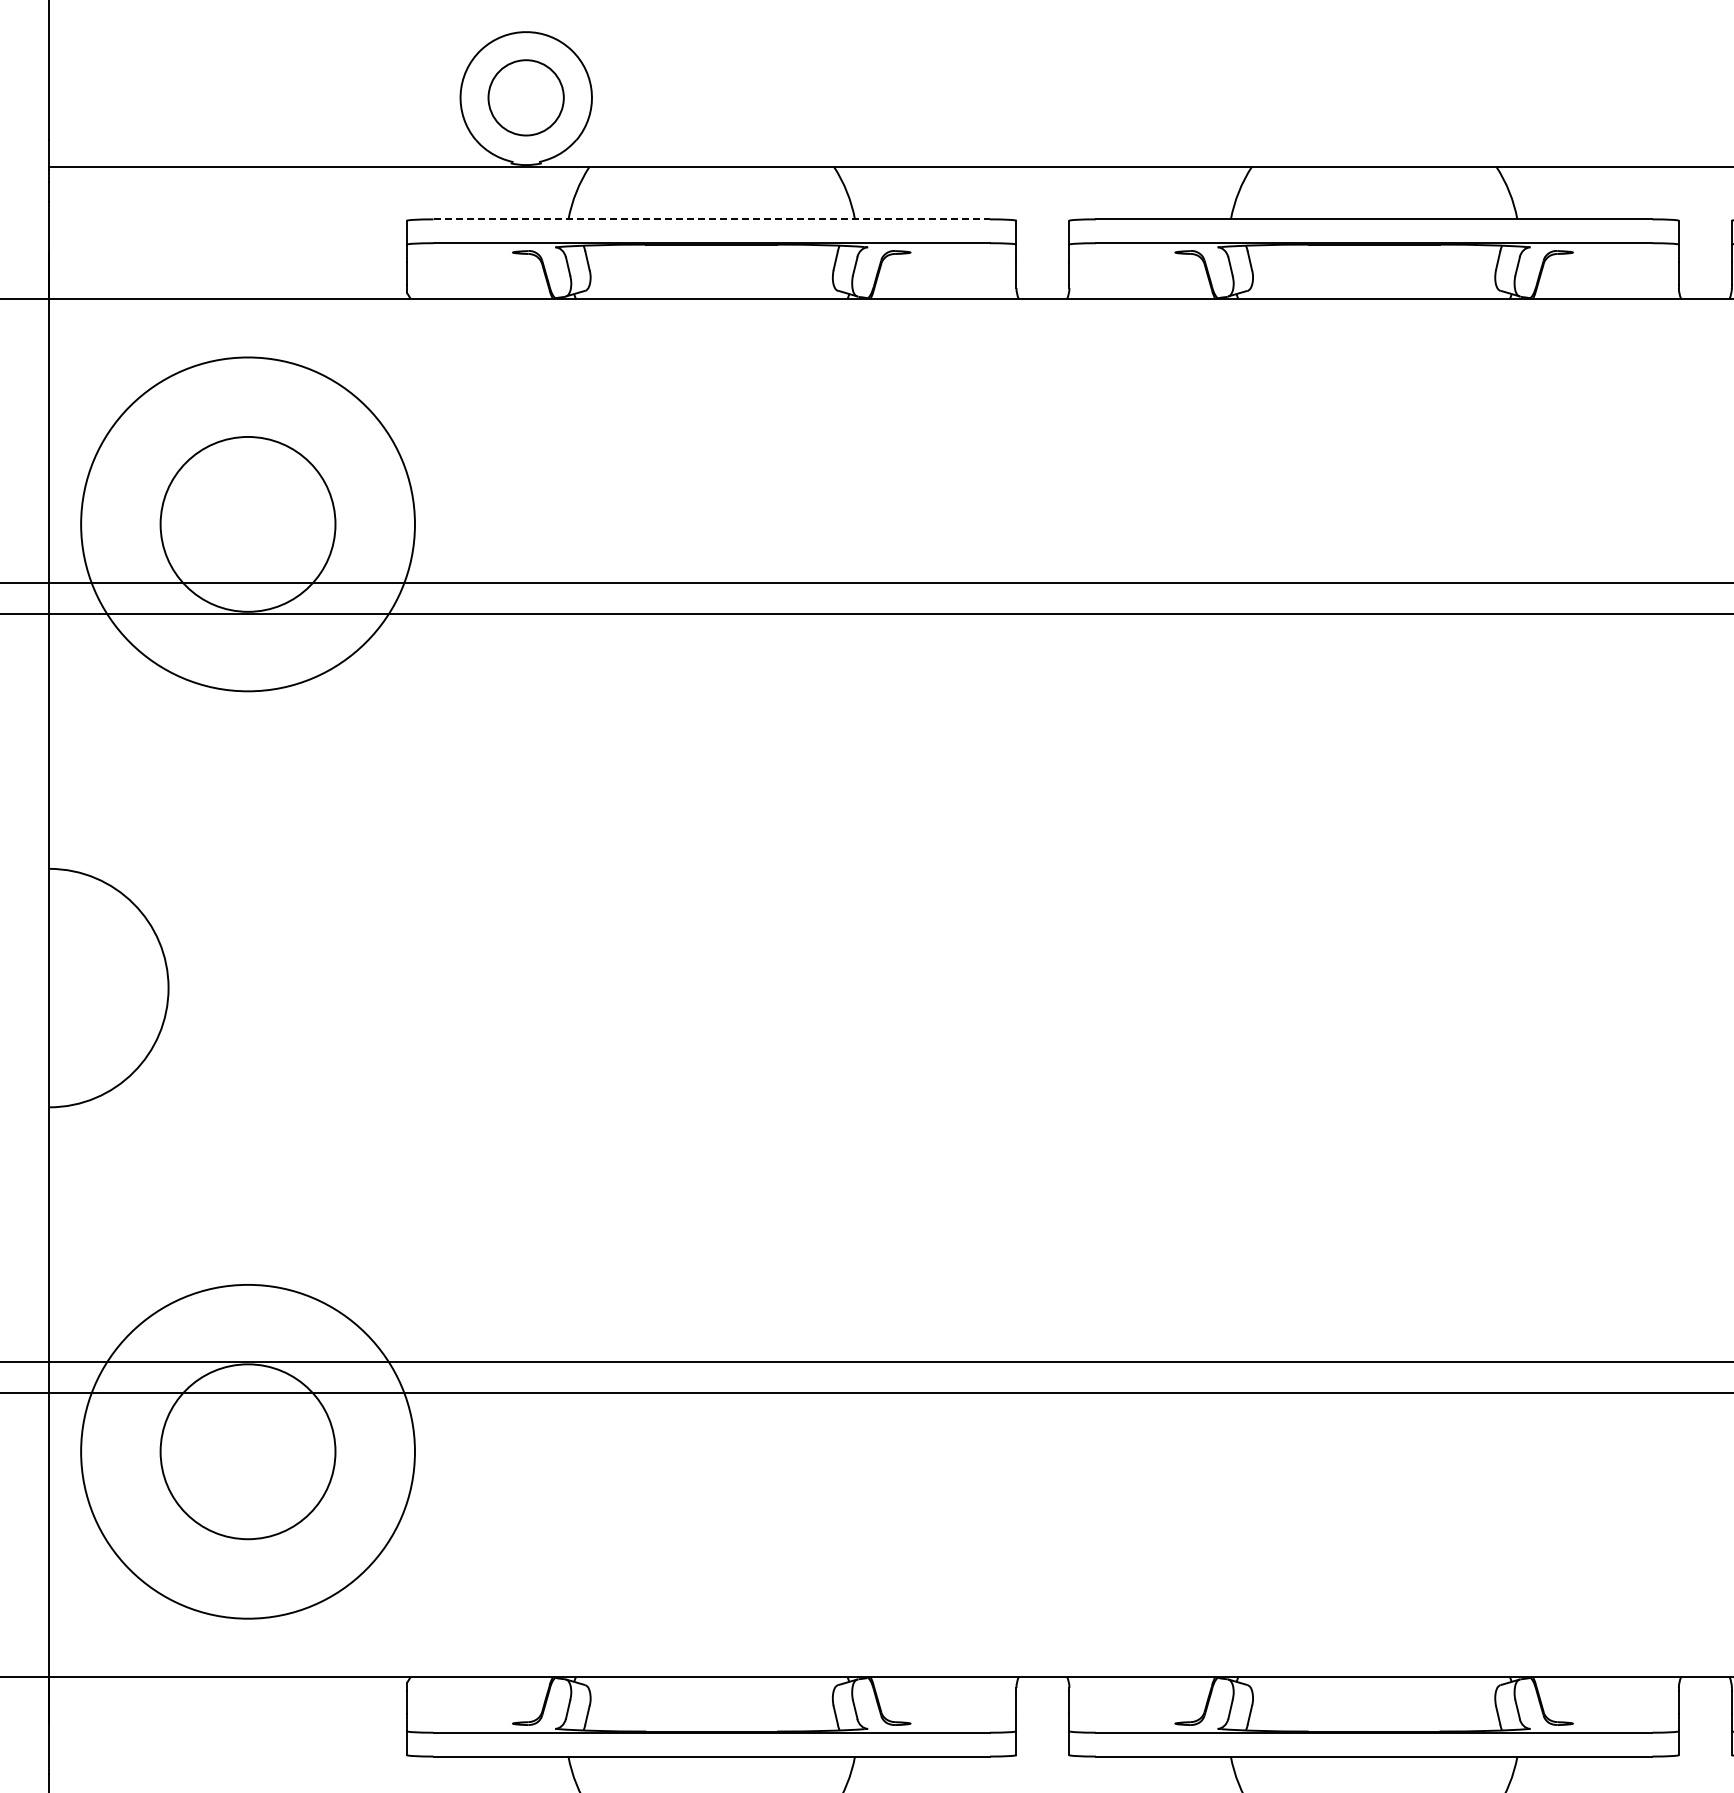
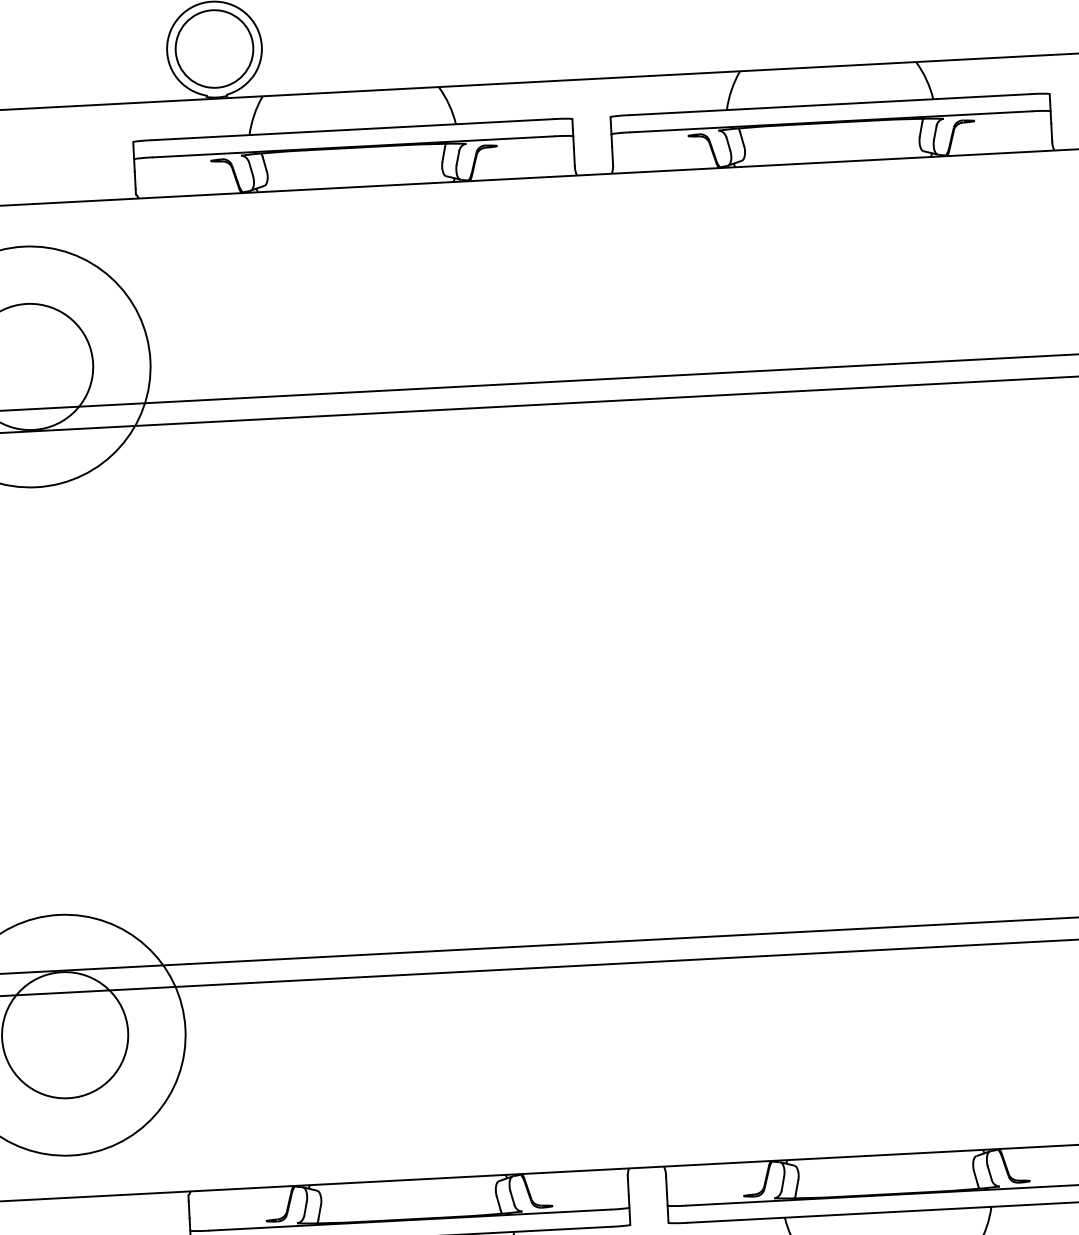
circle: (525, 97) -> (213, 48), size x1.43
line: (712, 219) -> (353, 129), dashed -> solid

